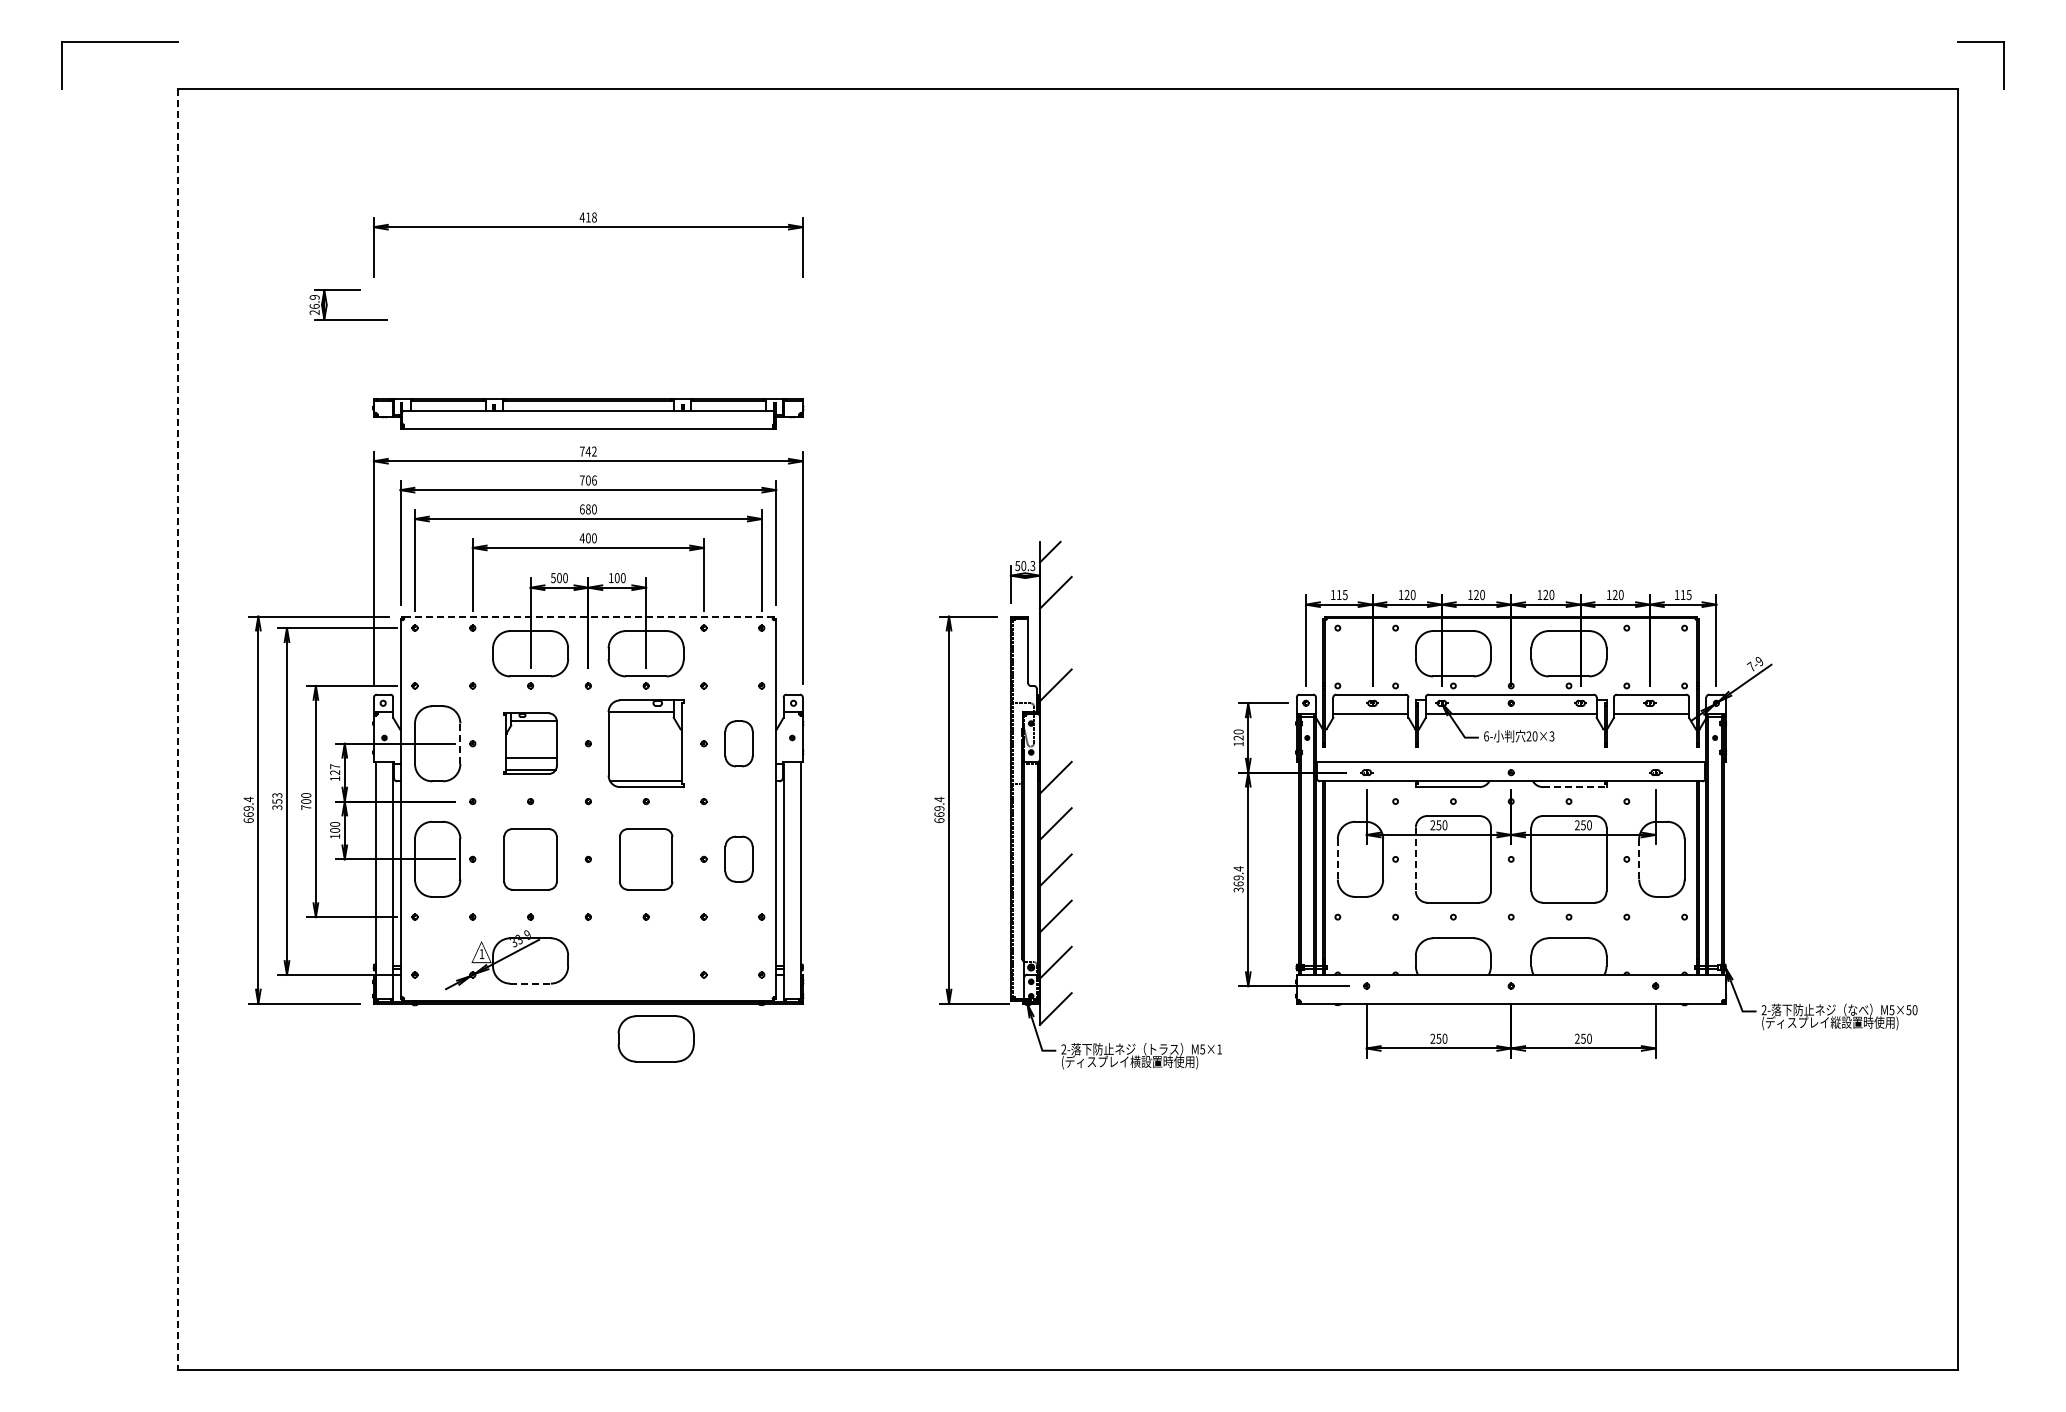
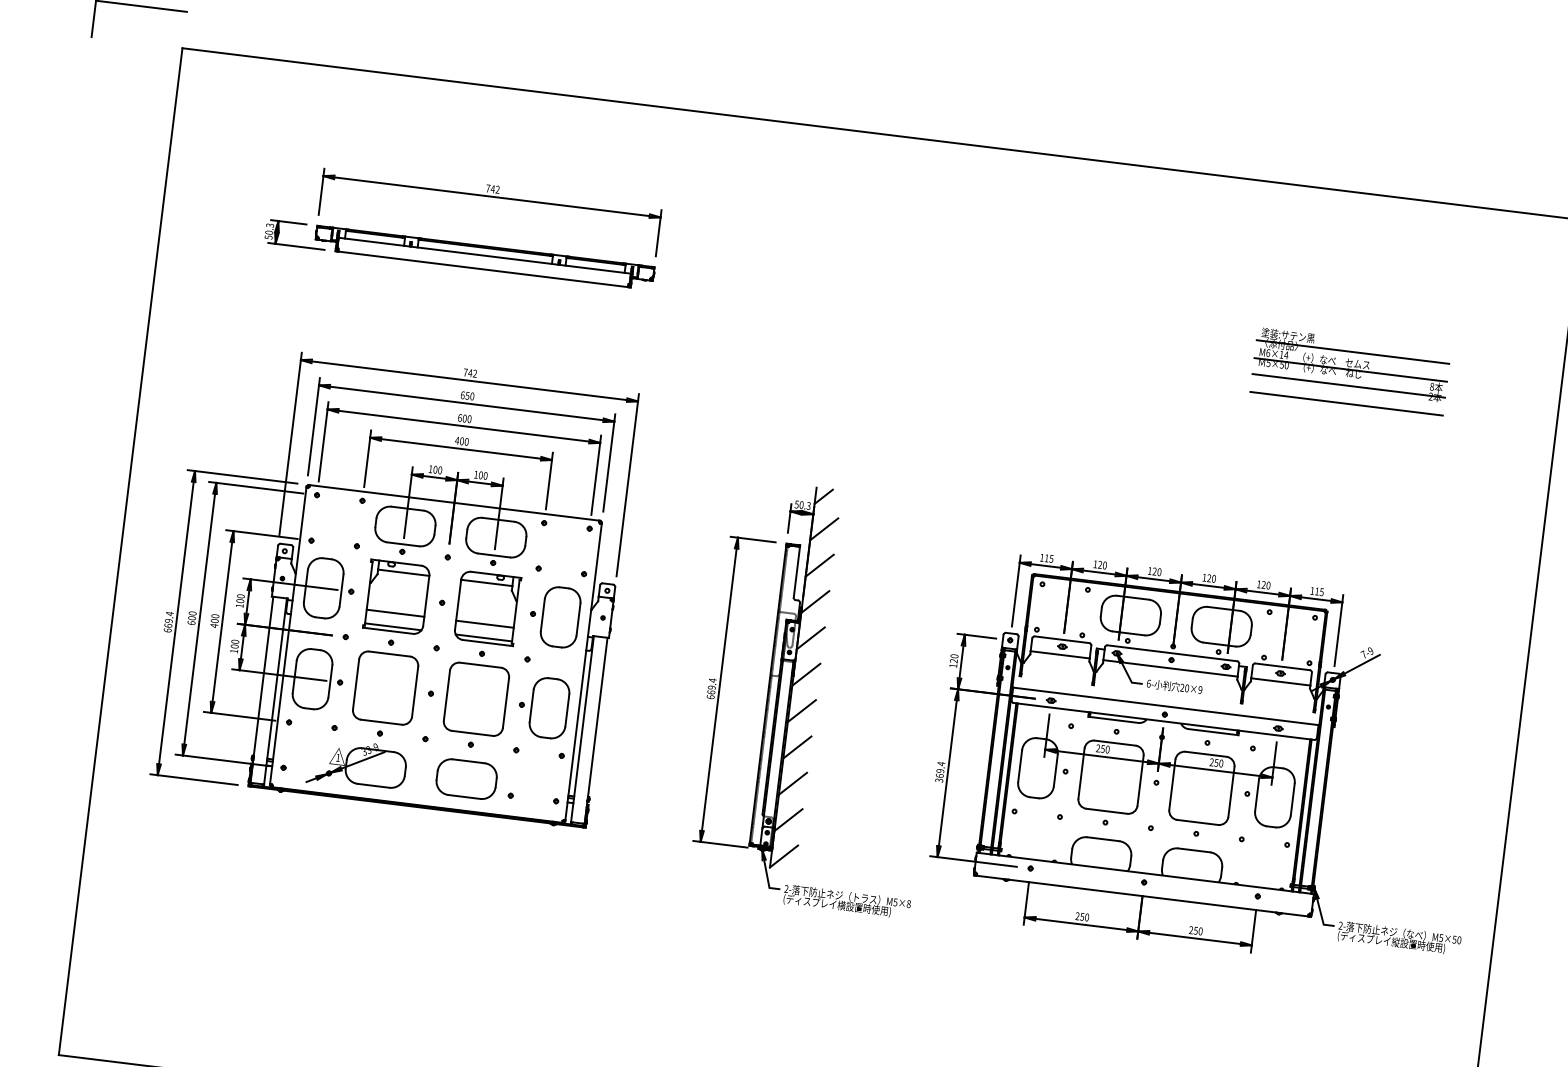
text: (587, 217) -> (492, 189), 418 -> 742
text: (314, 305) -> (269, 231), 26.9 -> 50.3
part: (1691, 305) -> (1351, 364), added
line: (1690, 355) -> (1346, 404), added
part: (588, 413) -> (484, 257), moved
text: (588, 480) -> (467, 395), 706 -> 650
text: (588, 509) -> (464, 418), 680 -> 600
text: (553, 578) -> (430, 469), 500 -> 100
line: (588, 616) -> (454, 502), dashed -> solid
line: (1055, 639) -> (819, 565), added
line: (177, 729) -> (120, 551), dashed -> solid
line: (1055, 731) -> (810, 638), added
text: (1551, 736) -> (1199, 690), 20×3 -> 20×9
line: (460, 743) -> (341, 590), dashed -> solid
part: (530, 743) -> (396, 597), size x1.43
part: (738, 743) -> (560, 617), size x1.67
line: (644, 764) -> (484, 624), added
text: (335, 769) -> (240, 598), 127 -> 100
line: (1574, 787) -> (1213, 732), dashed -> solid
text: (277, 801) -> (192, 618), 353 -> 600
text: (306, 807) -> (214, 625), 700 -> 400
part: (738, 858) -> (549, 707), size x1.67
part: (530, 859) -> (385, 688), size x1.43
part: (645, 859) -> (475, 699), size x1.43
line: (1337, 859) -> (1019, 766), dashed -> solid
line: (1415, 859) -> (1081, 773), dashed -> solid
line: (1639, 859) -> (1257, 795), dashed -> solid
line: (531, 983) -> (374, 785), dashed -> solid
part: (655, 1038) -> (466, 778), moved
text: (1219, 1049) -> (908, 904), M5×1 -> M5×8

